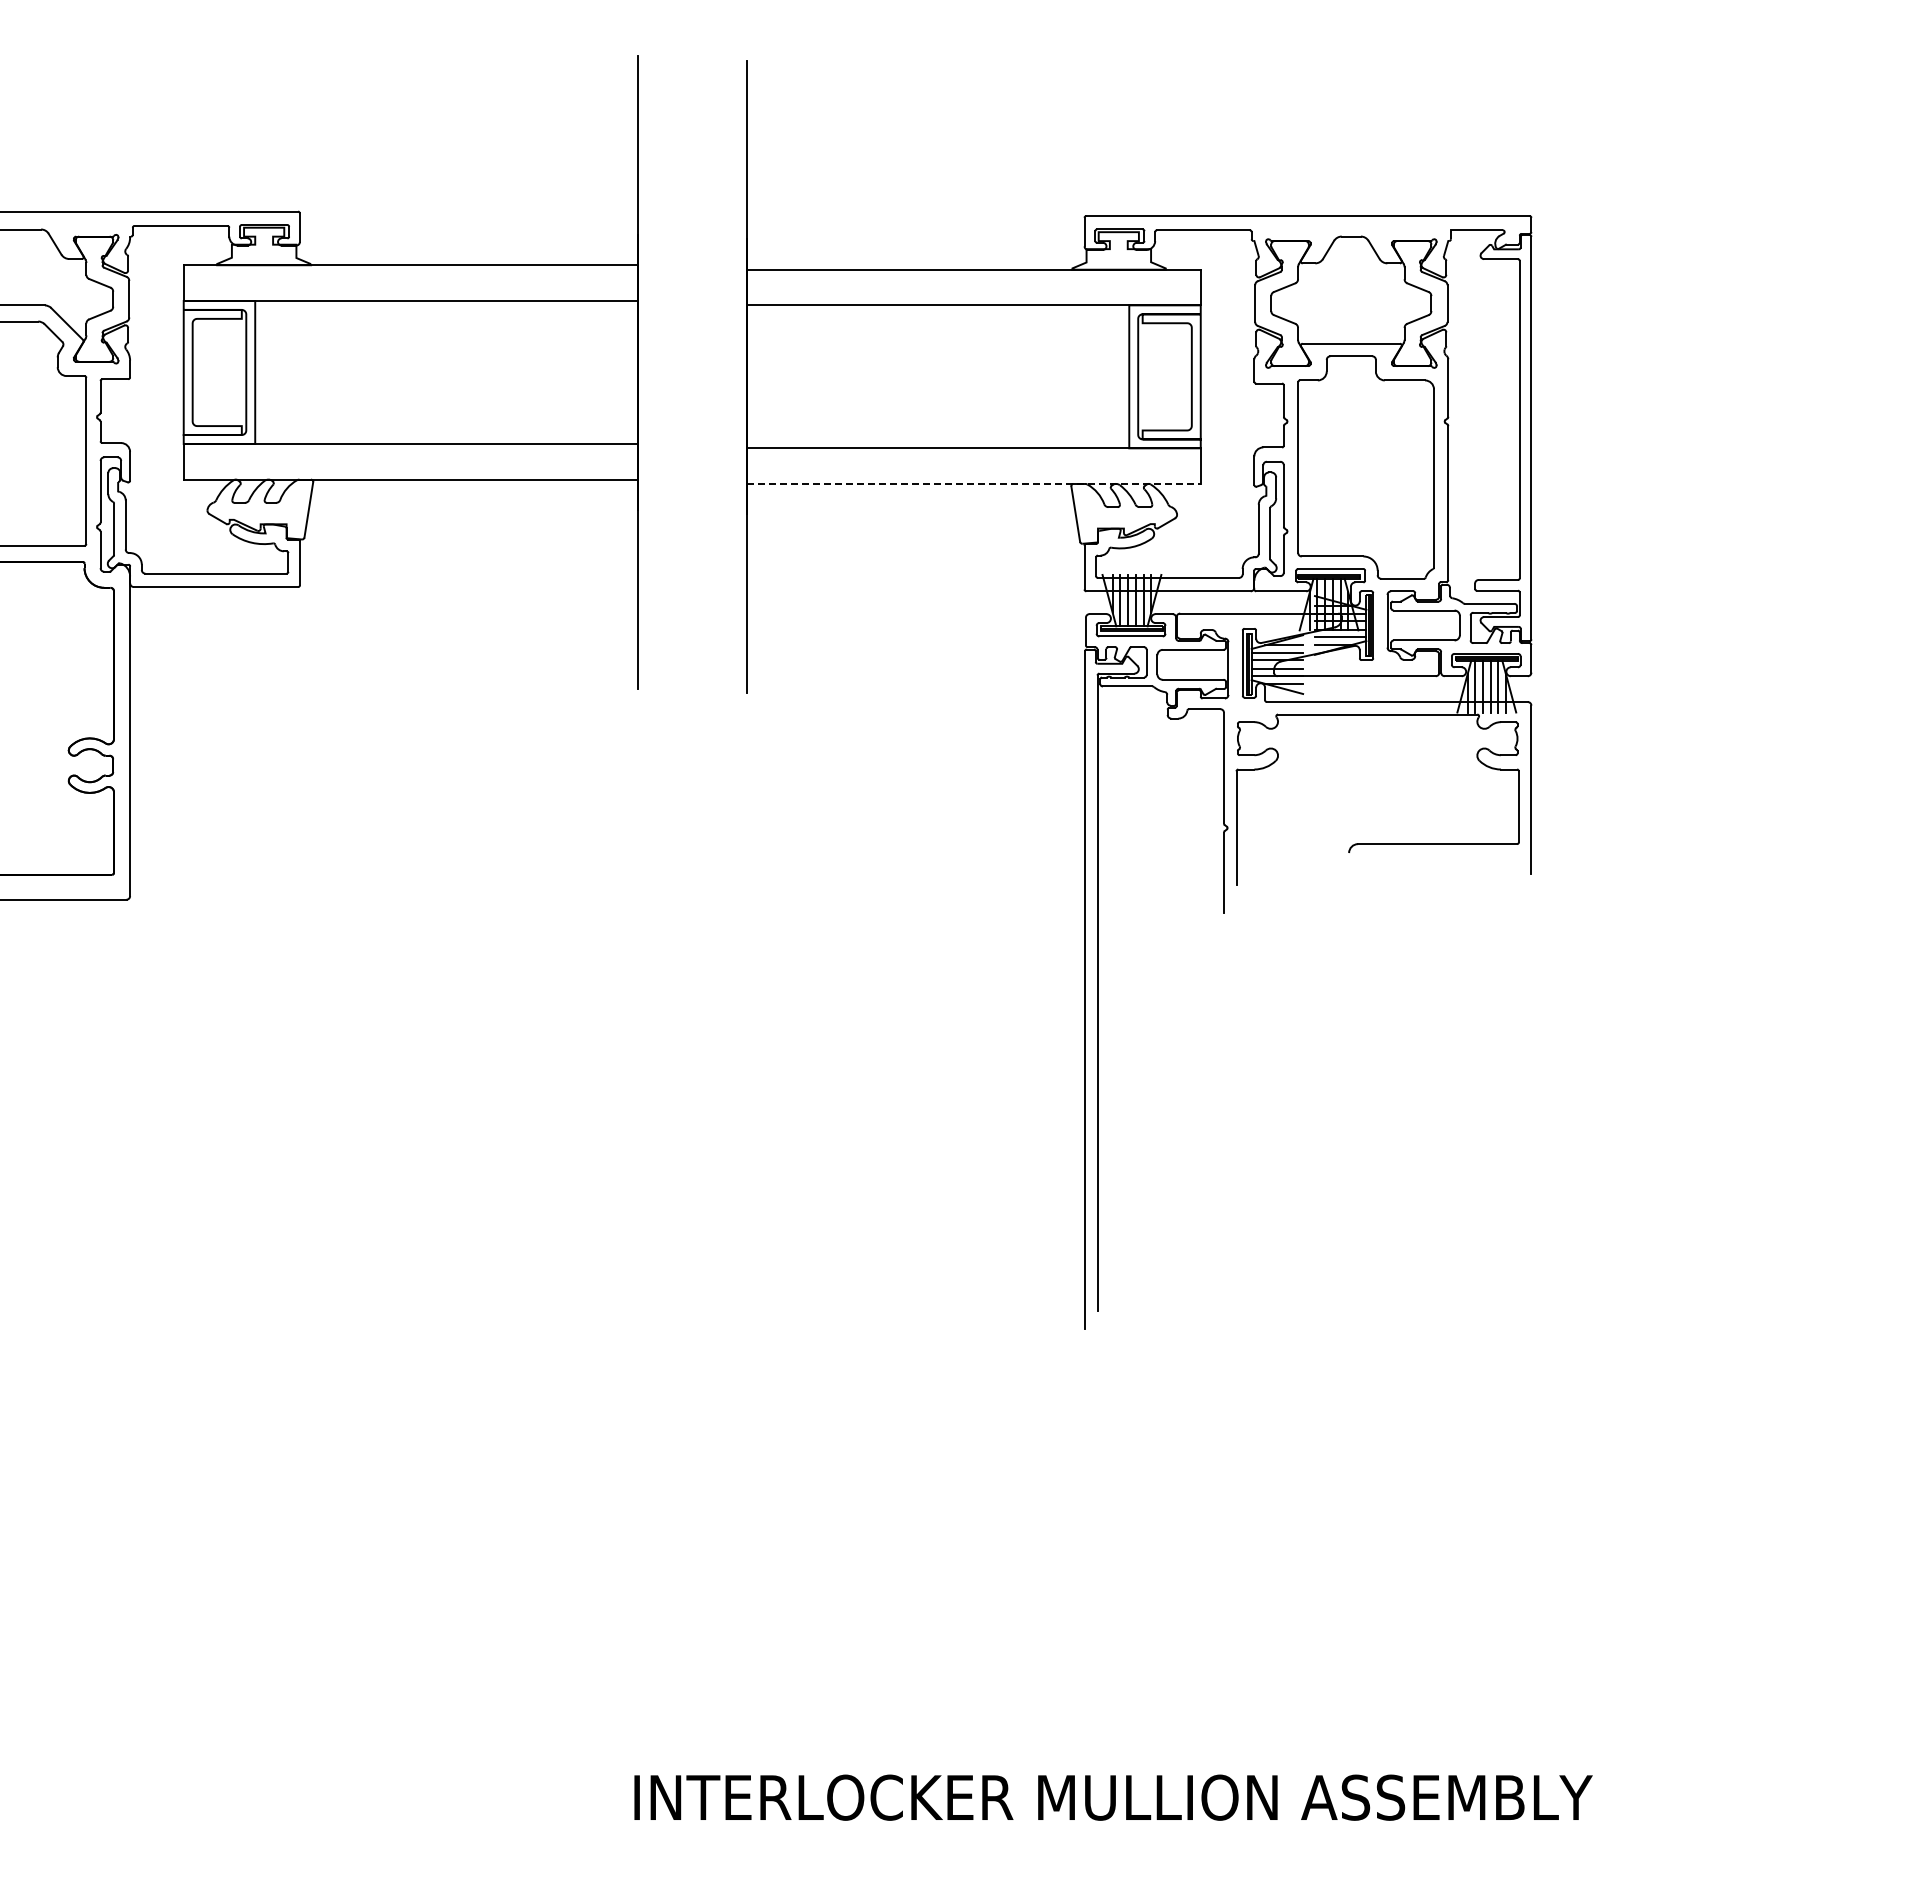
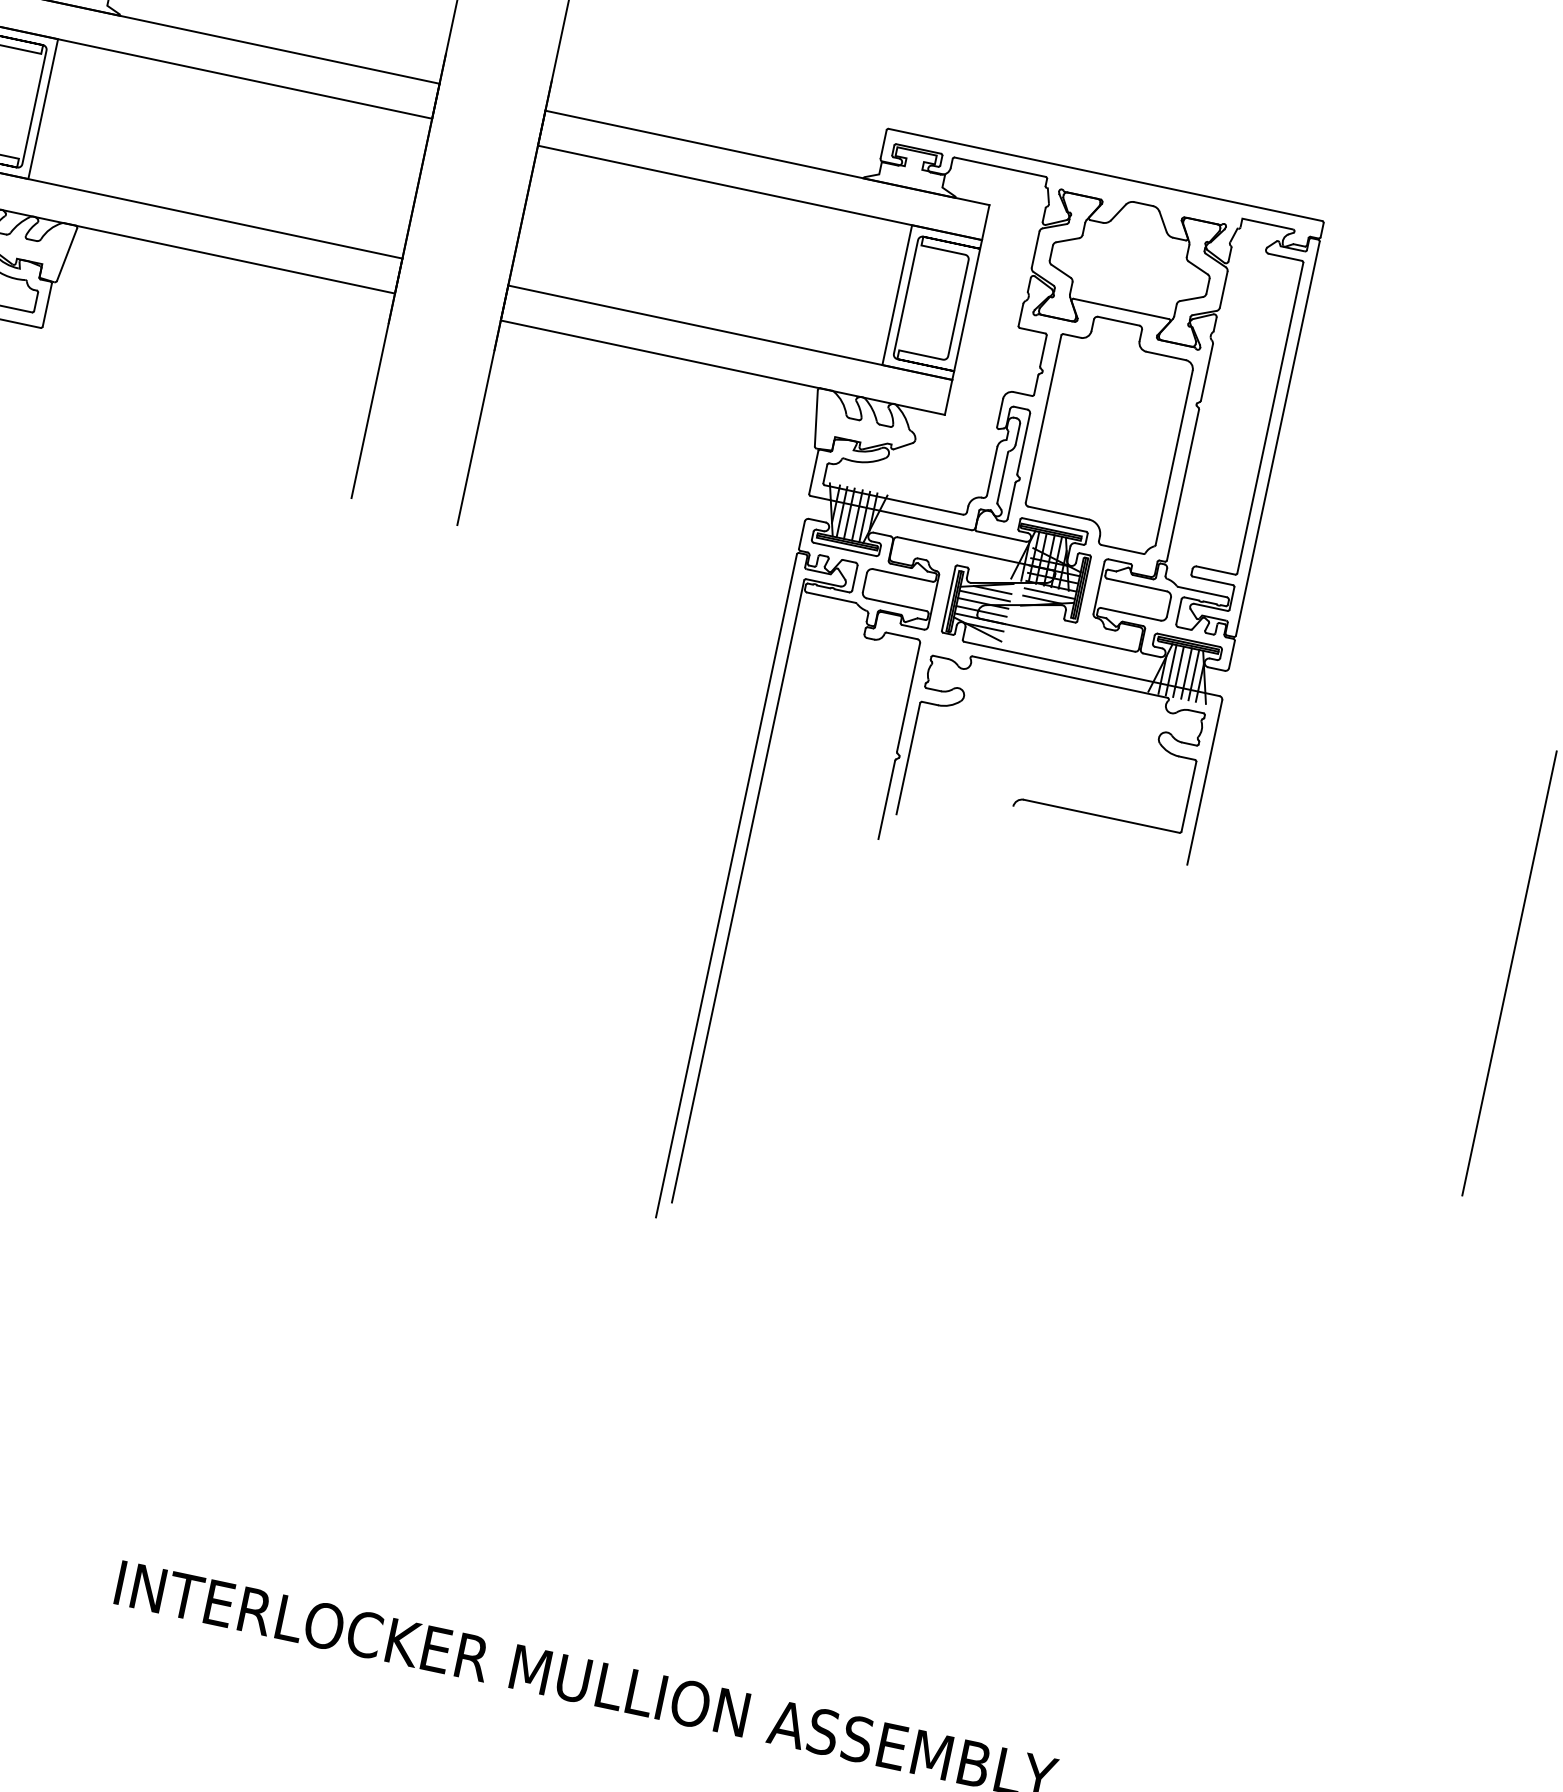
line: (973, 484) -> (722, 368), dashed -> solid
line: (1869, 913) -> (1509, 973), added

